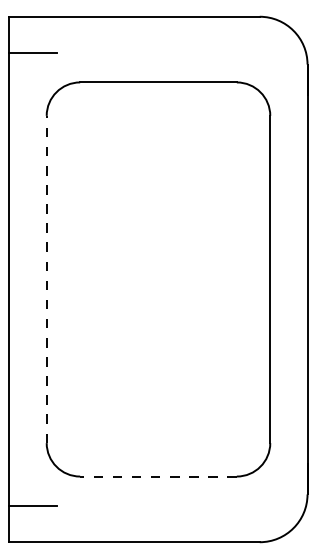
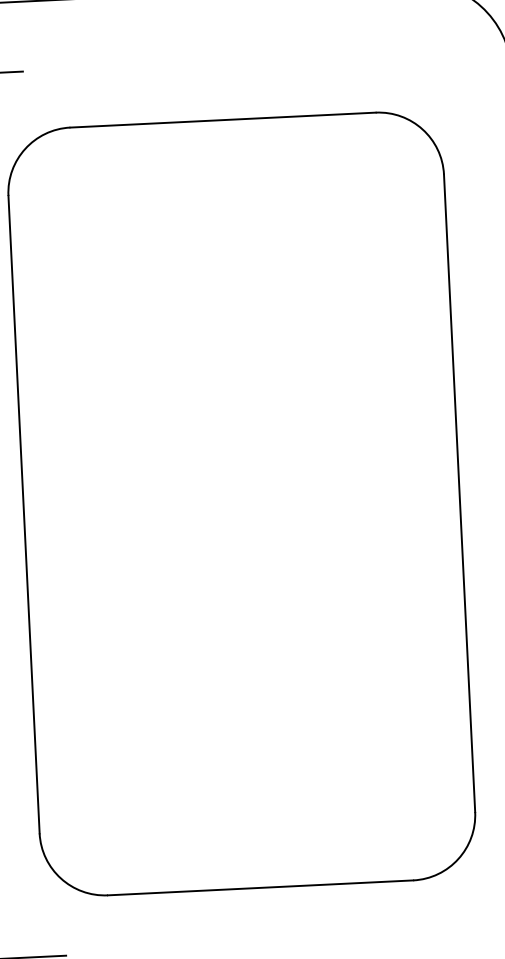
line: (46, 279) -> (23, 514), dashed -> solid
line: (158, 476) -> (260, 887), dashed -> solid

